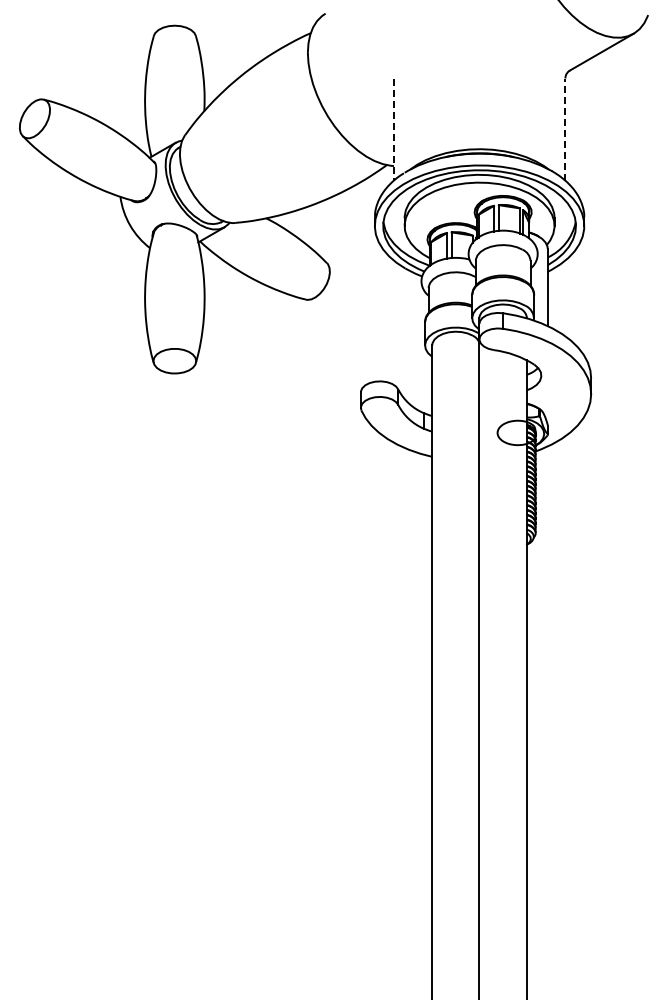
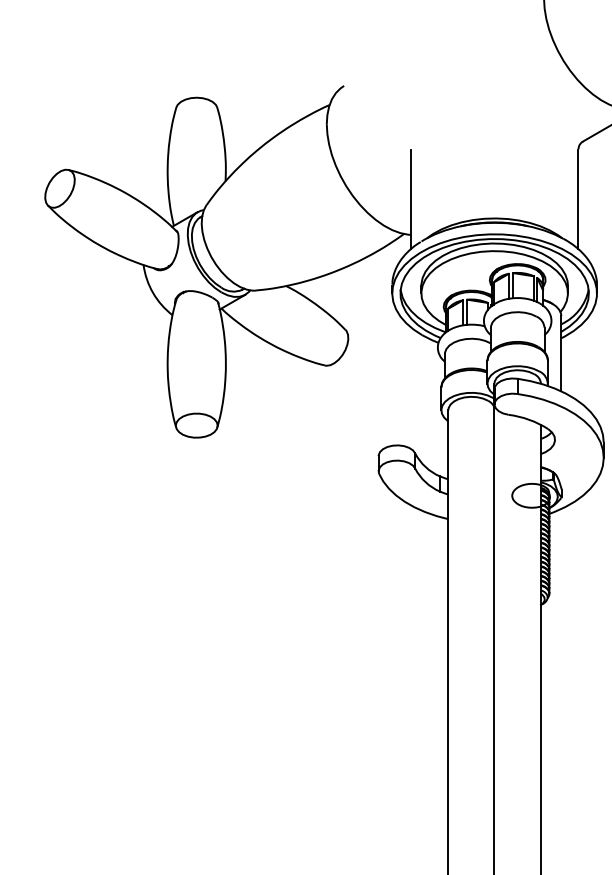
line: (565, 129) -> (578, 199), dashed -> solid
line: (393, 130) -> (410, 200), dashed -> solid

